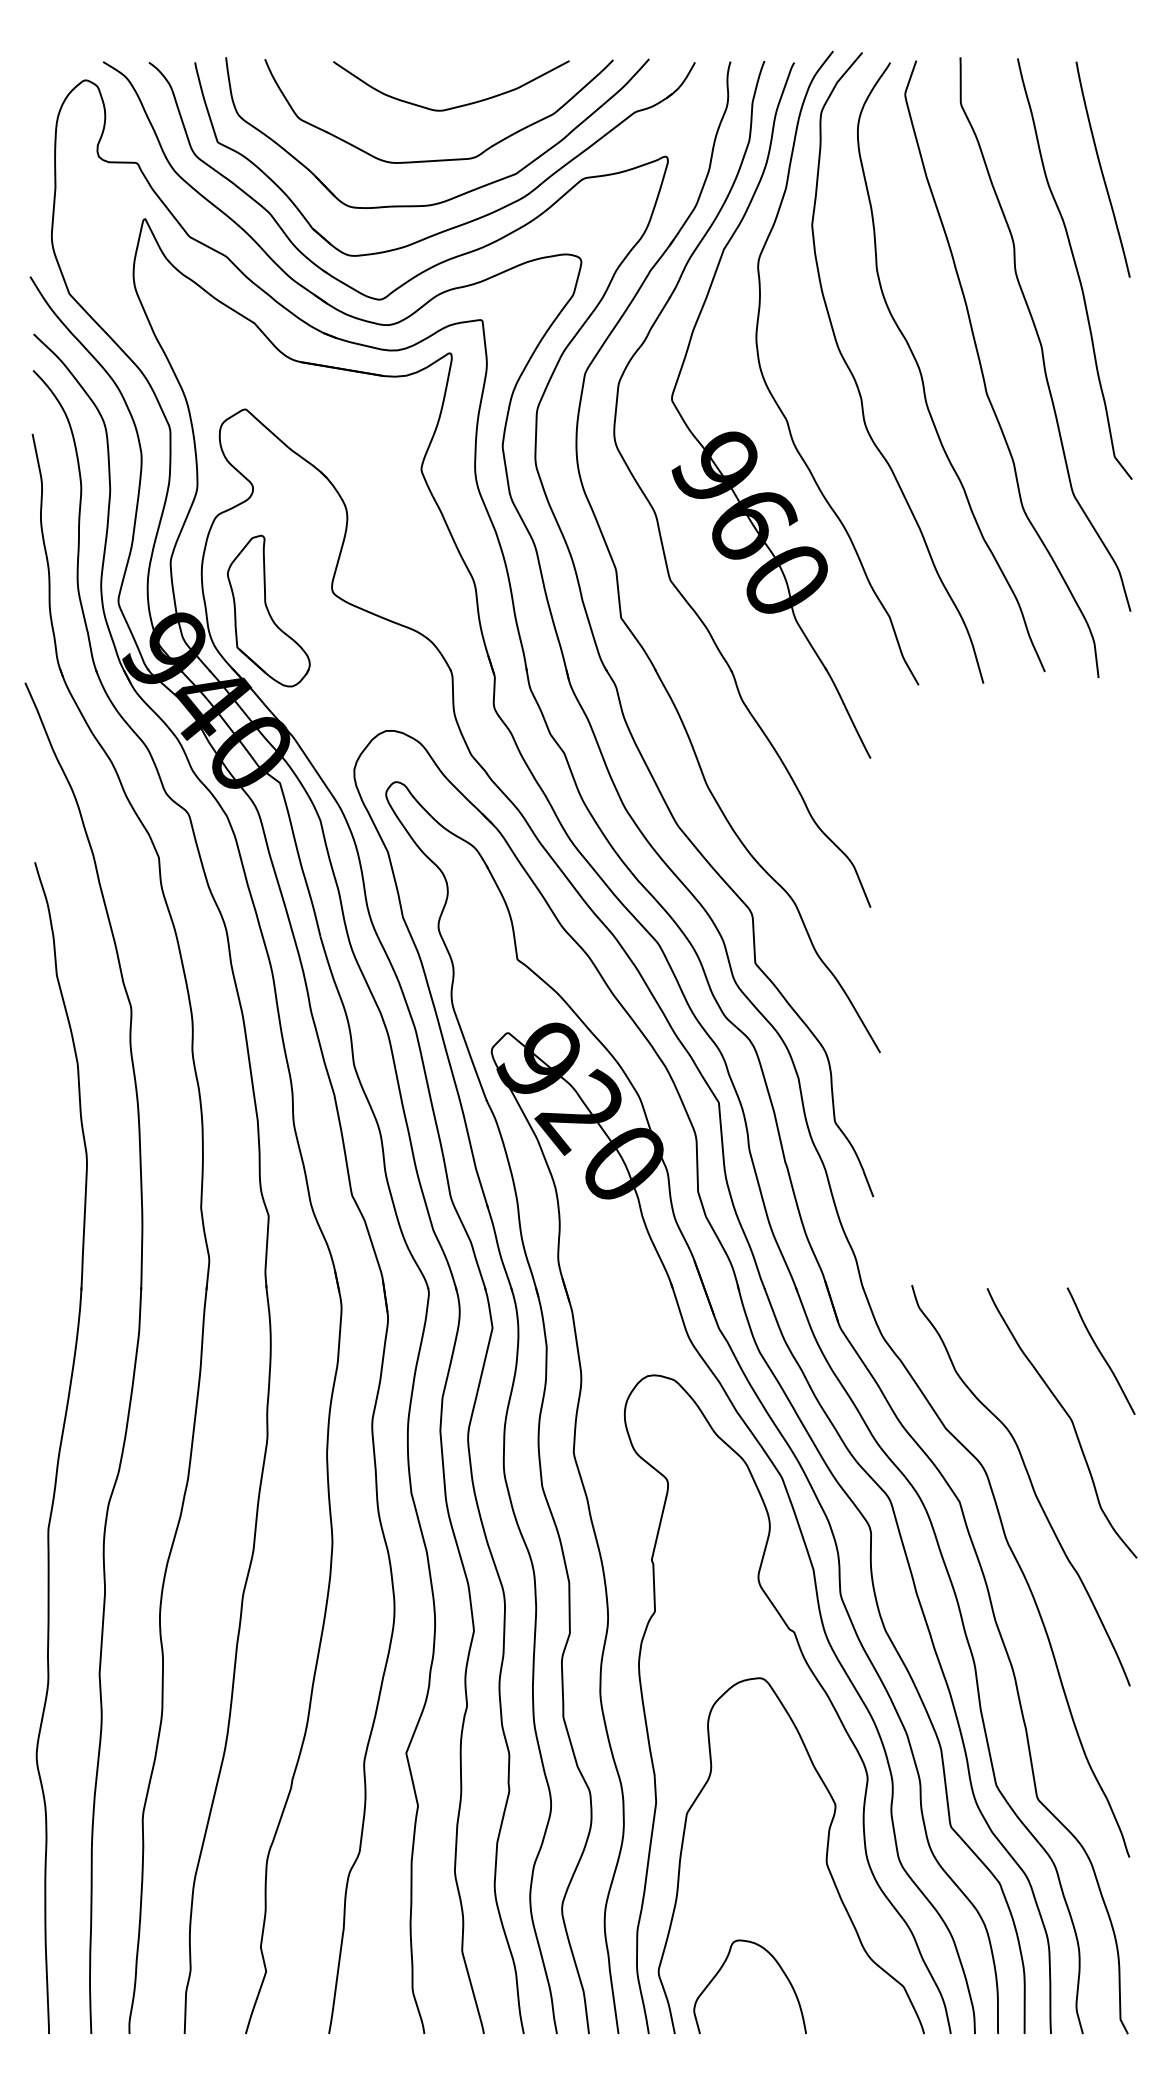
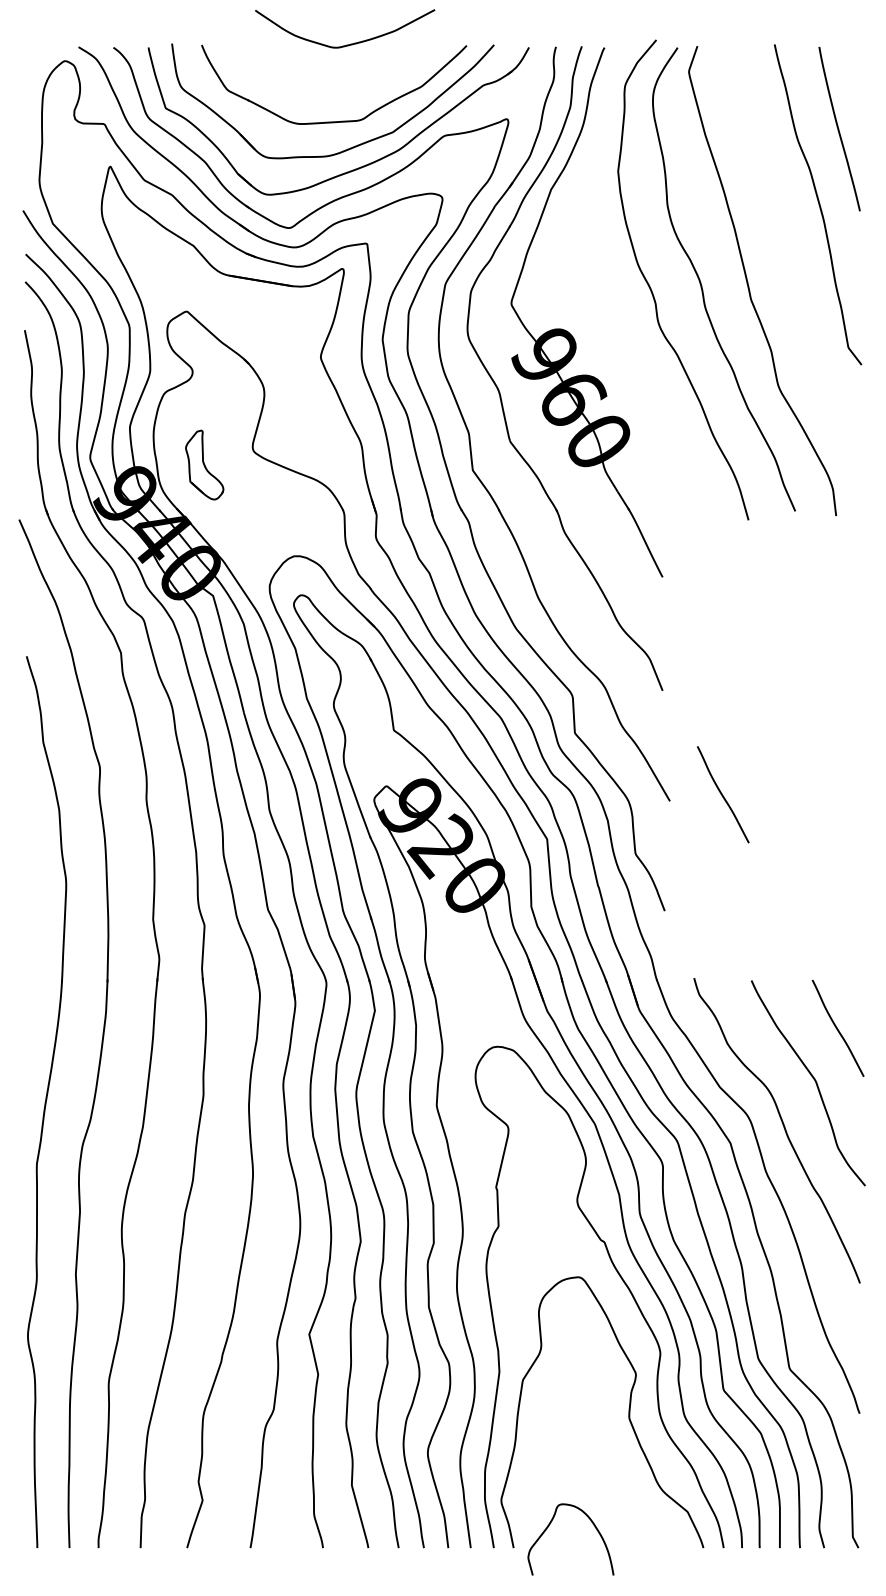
curve: (458, 105) -> (350, 43), moved
curve: (1039, 336) -> (791, 256), removed
curve: (777, 402) -> (591, 306), removed
part: (268, 610) -> (204, 464), size x0.6
curve: (949, 1043) -> (722, 794), added
curve: (721, 1969) -> (549, 1526), moved

